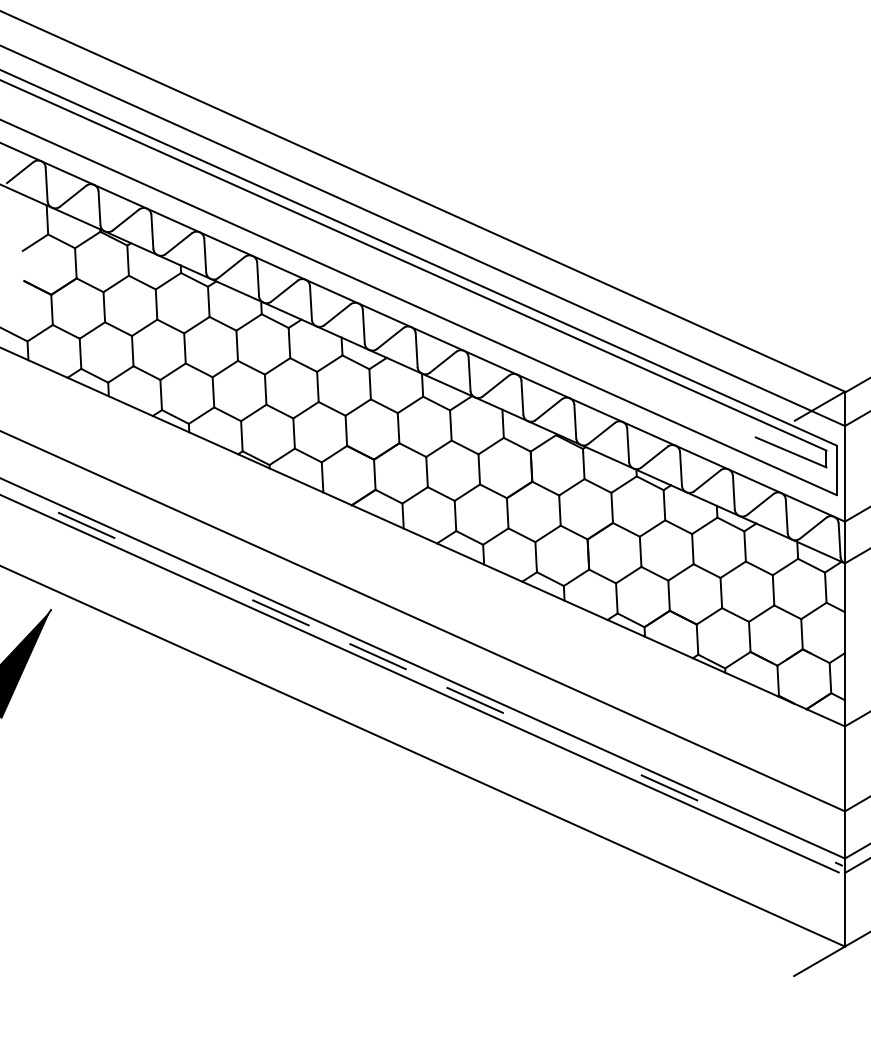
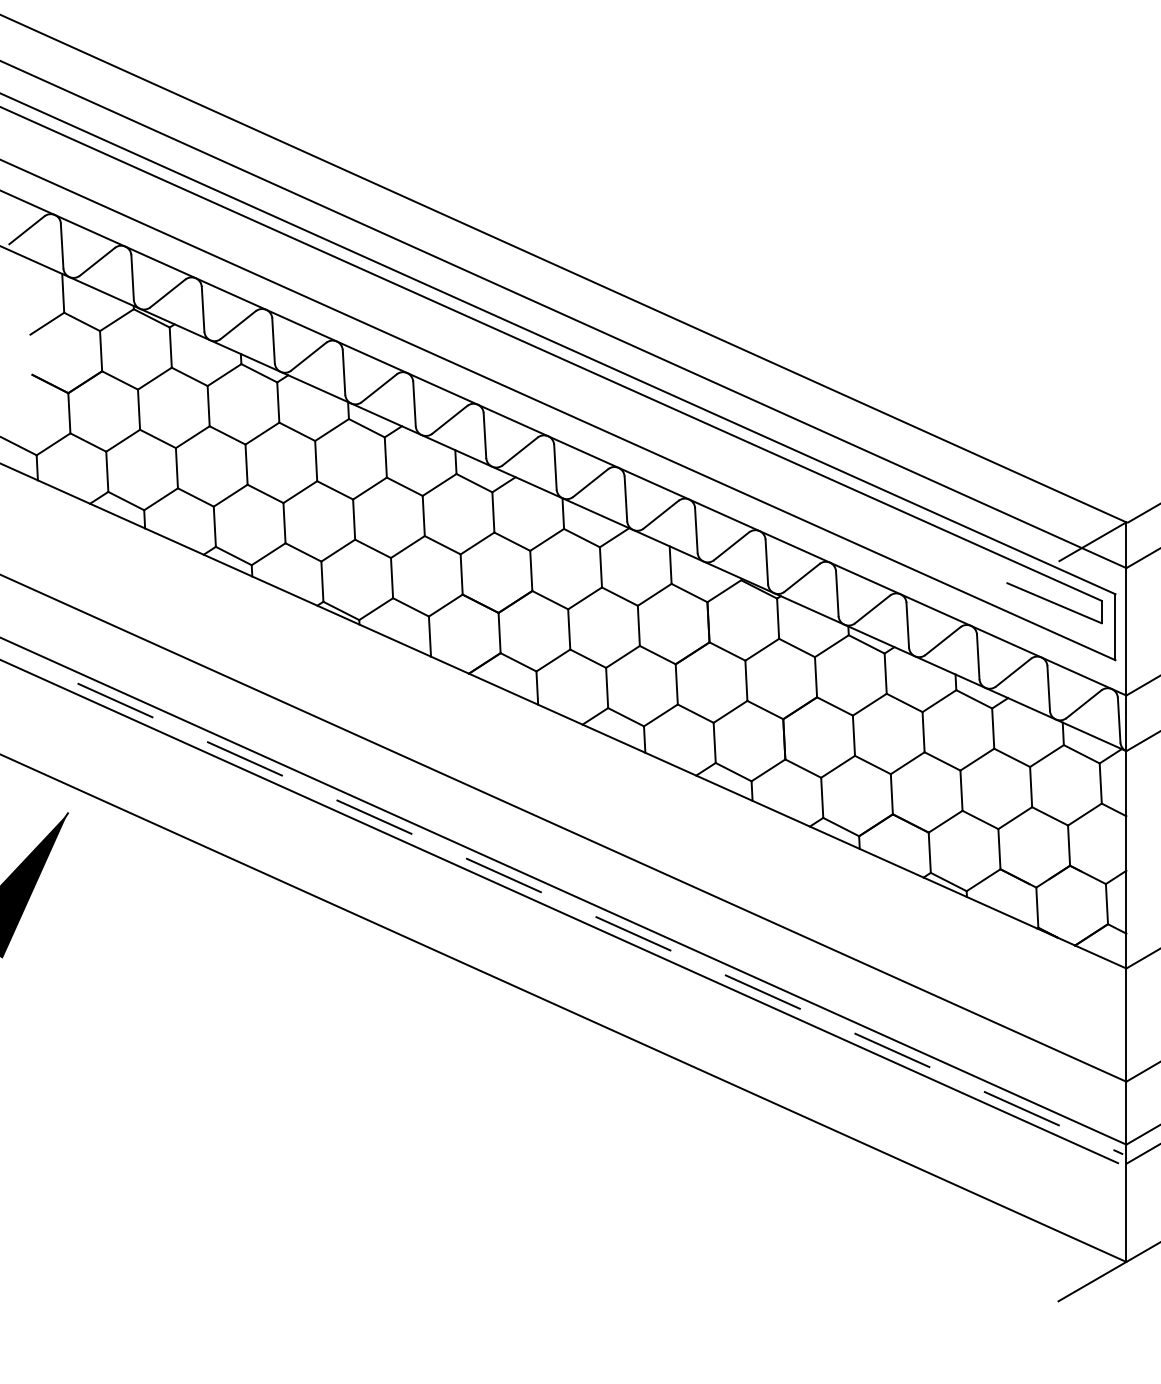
line: (183, 568) -> (244, 757), added
line: (572, 743) -> (763, 991), added
line: (766, 831) -> (1021, 1108), added

